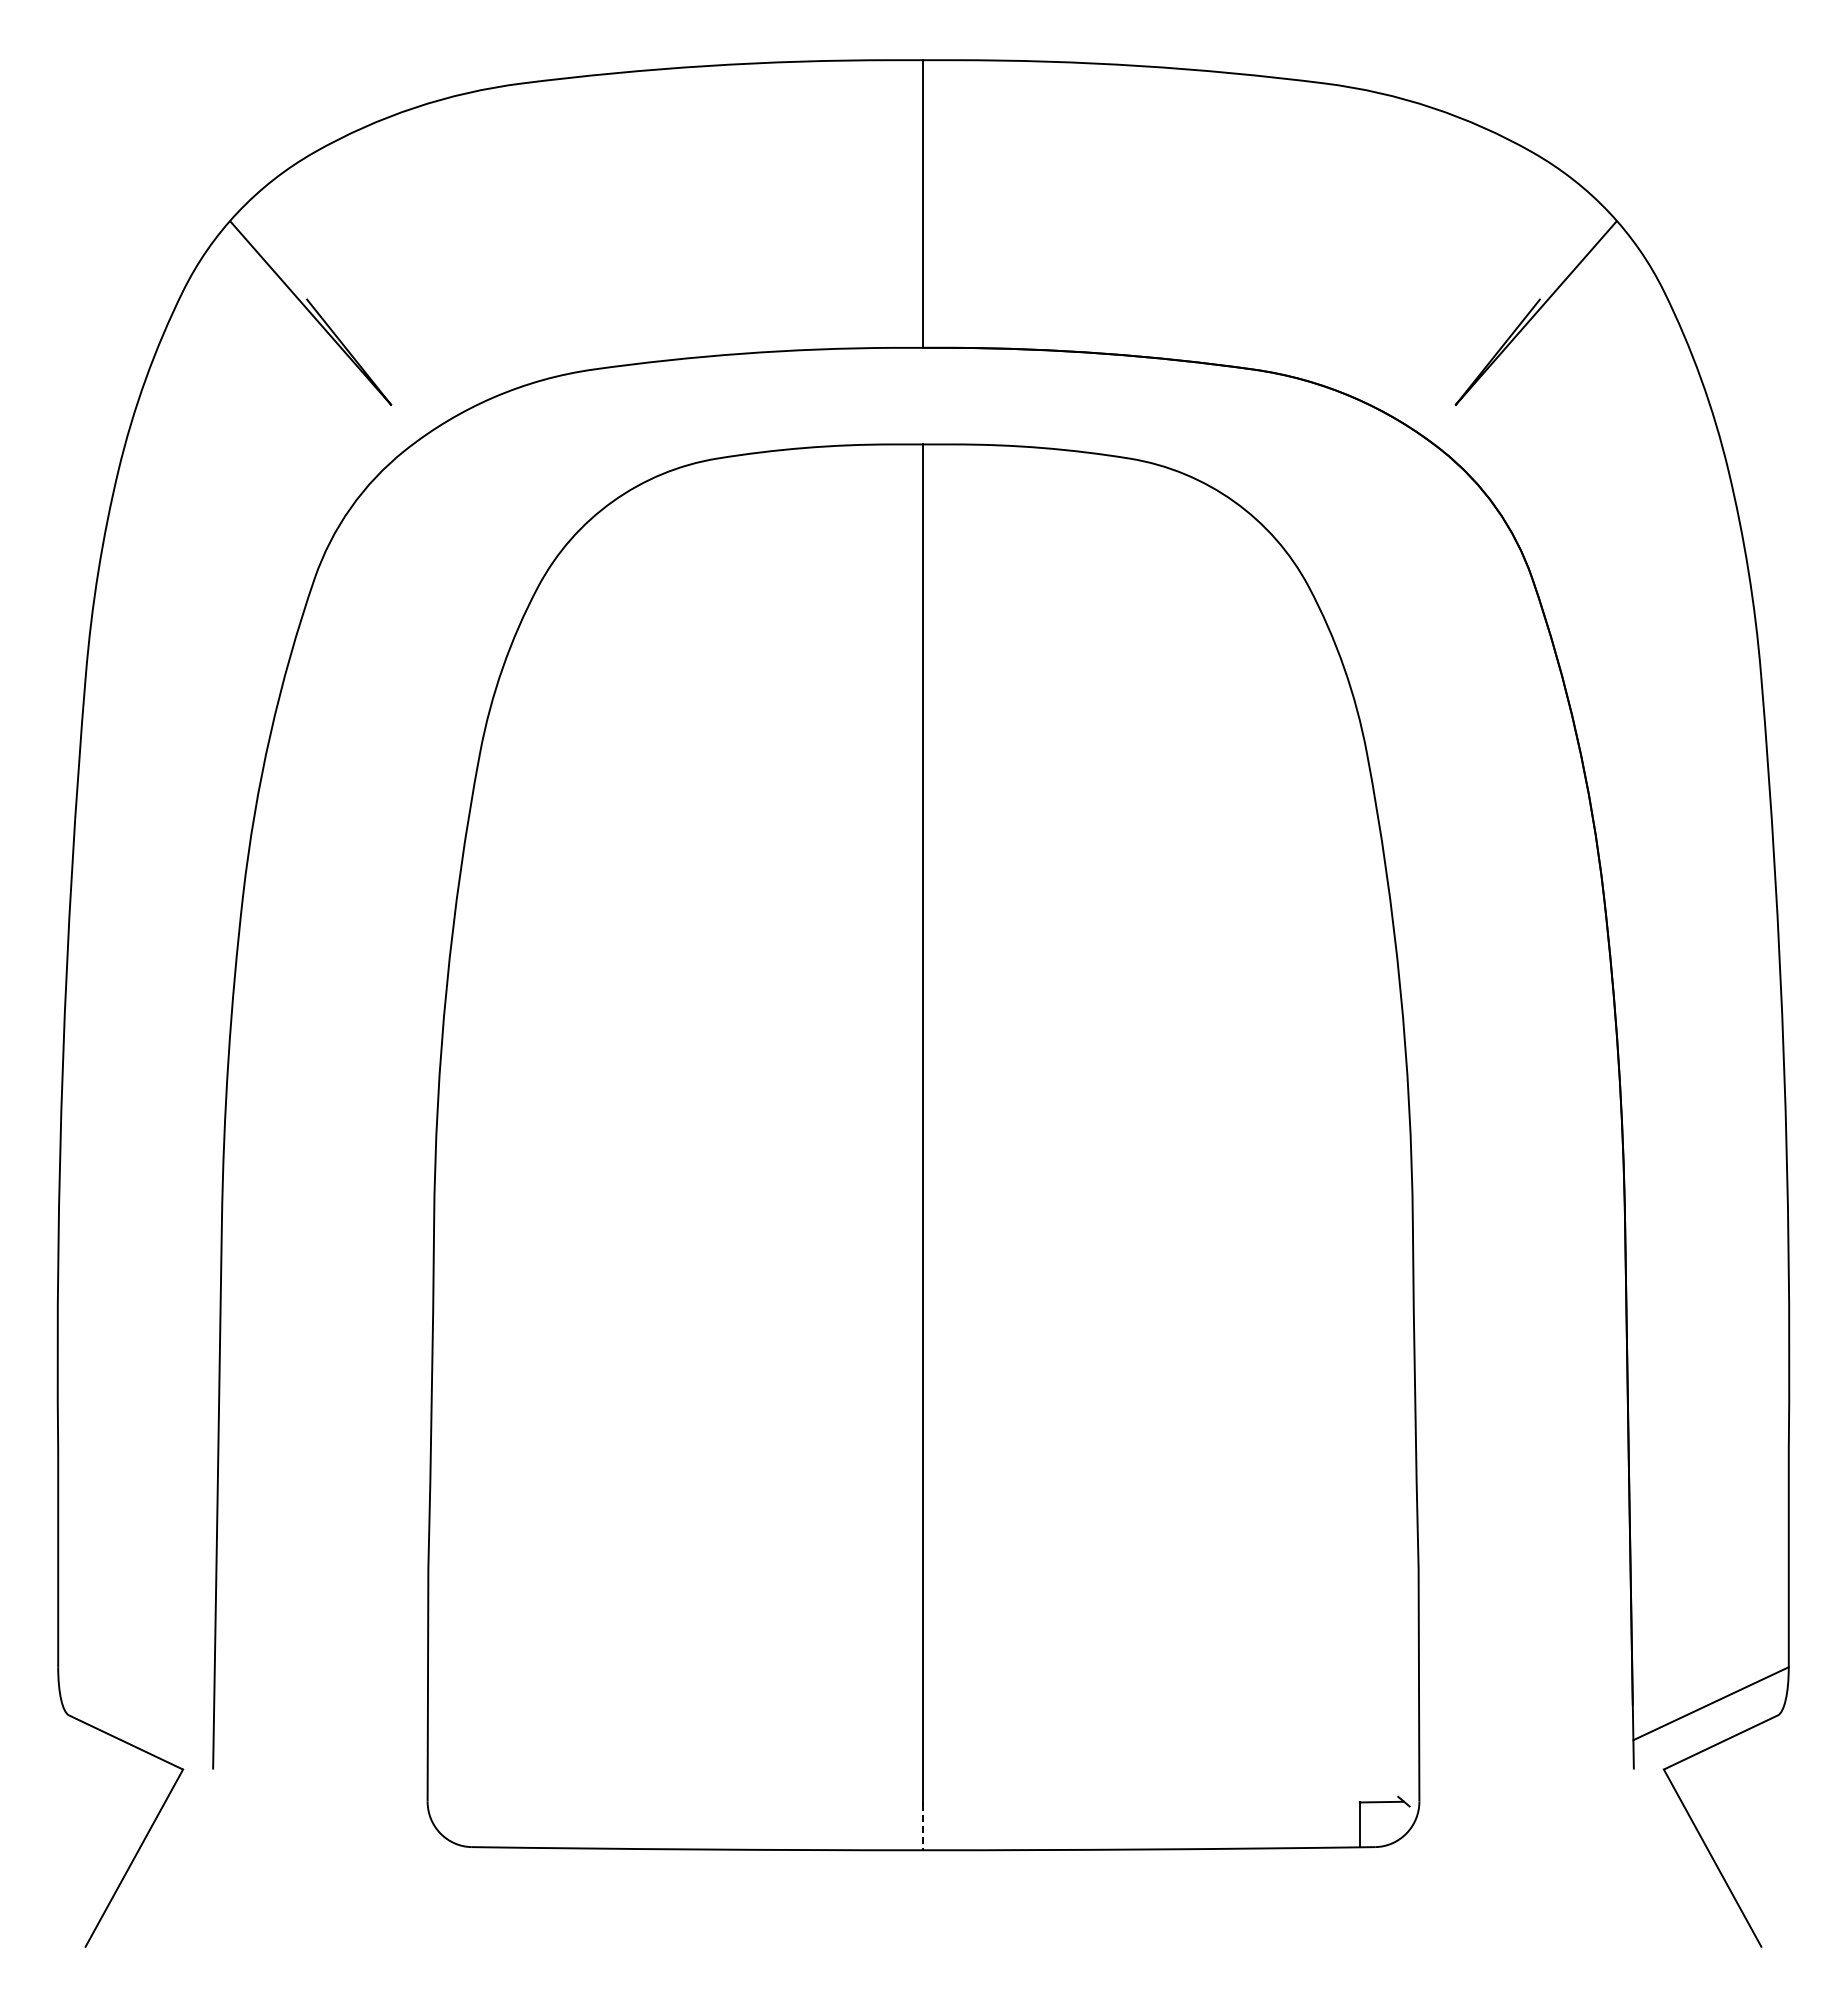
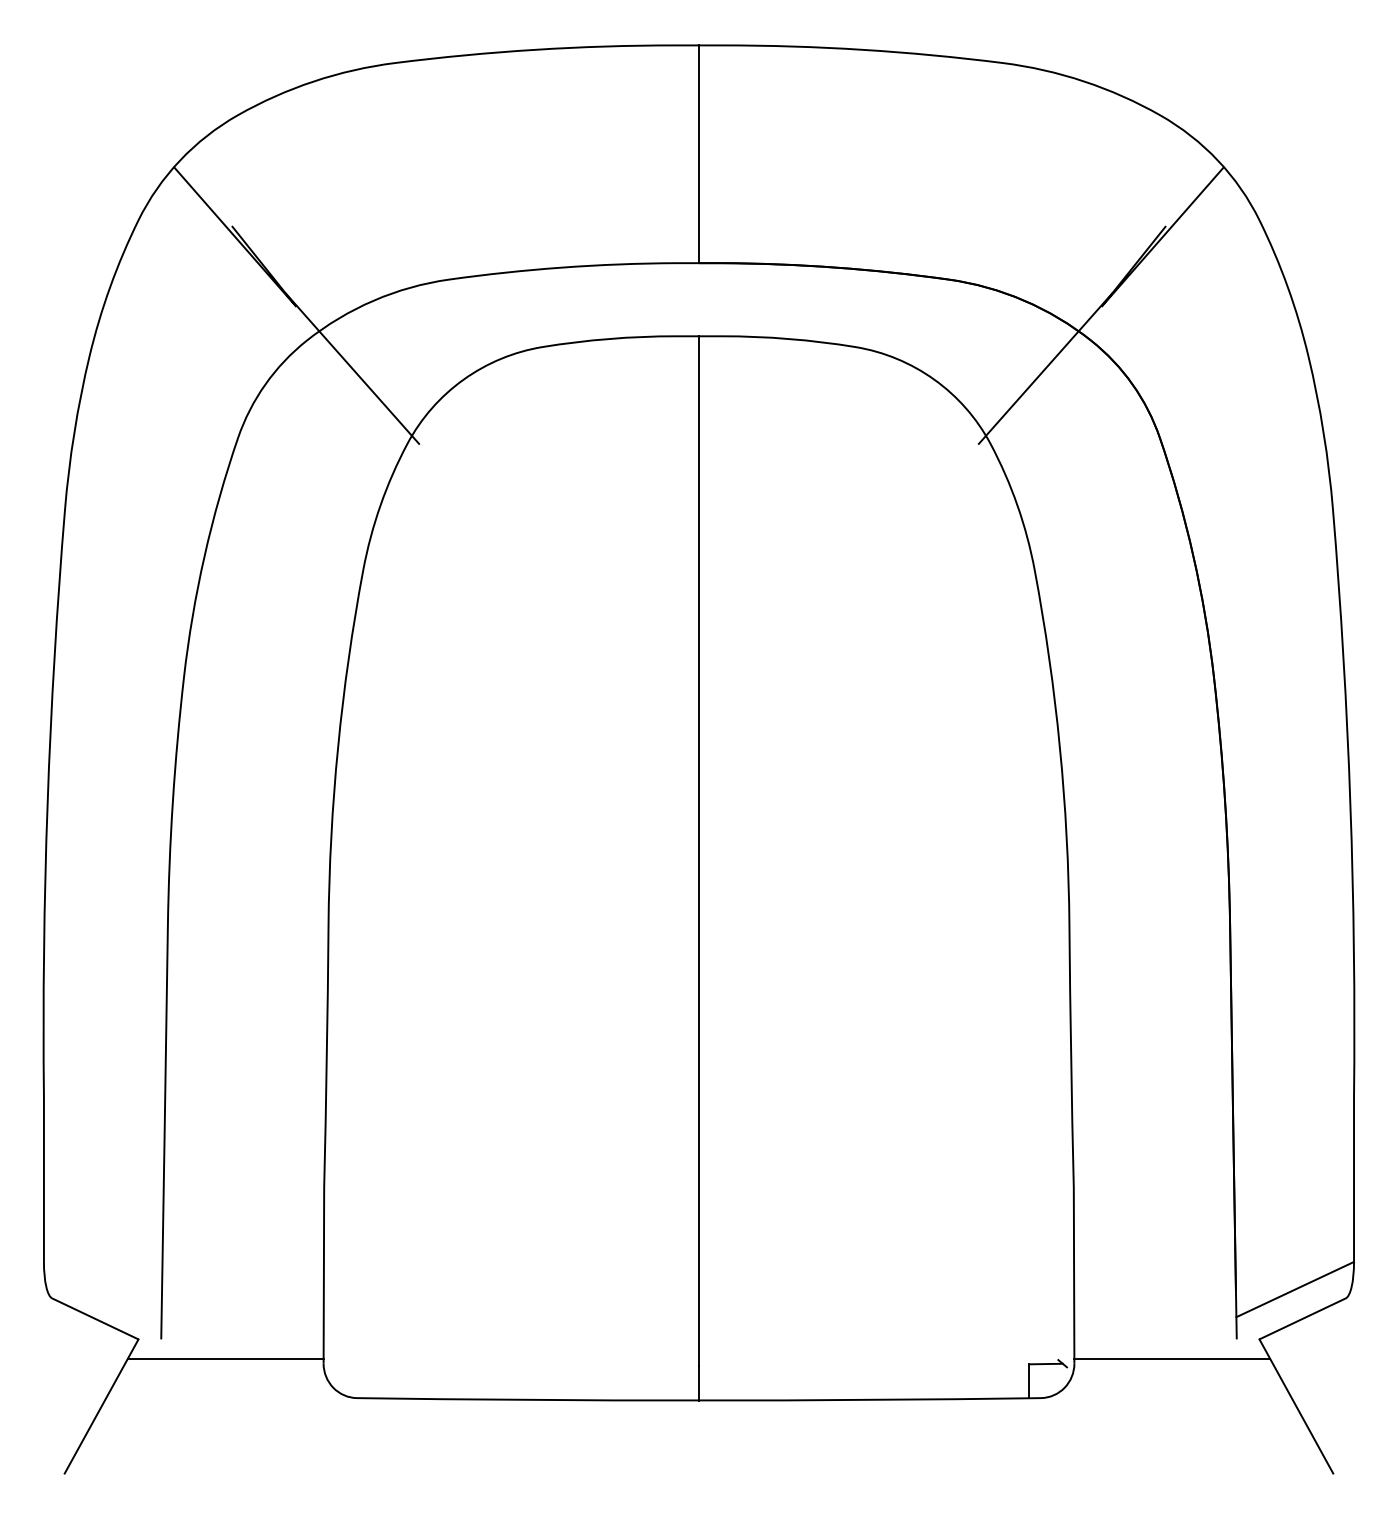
line: (465, 487) -> (352, 368), added
line: (1381, 487) -> (1045, 368), added
line: (298, 1795) -> (225, 1359), added
line: (1548, 1795) -> (1172, 1359), added
line: (923, 1827) -> (699, 1383), dashed -> solid

